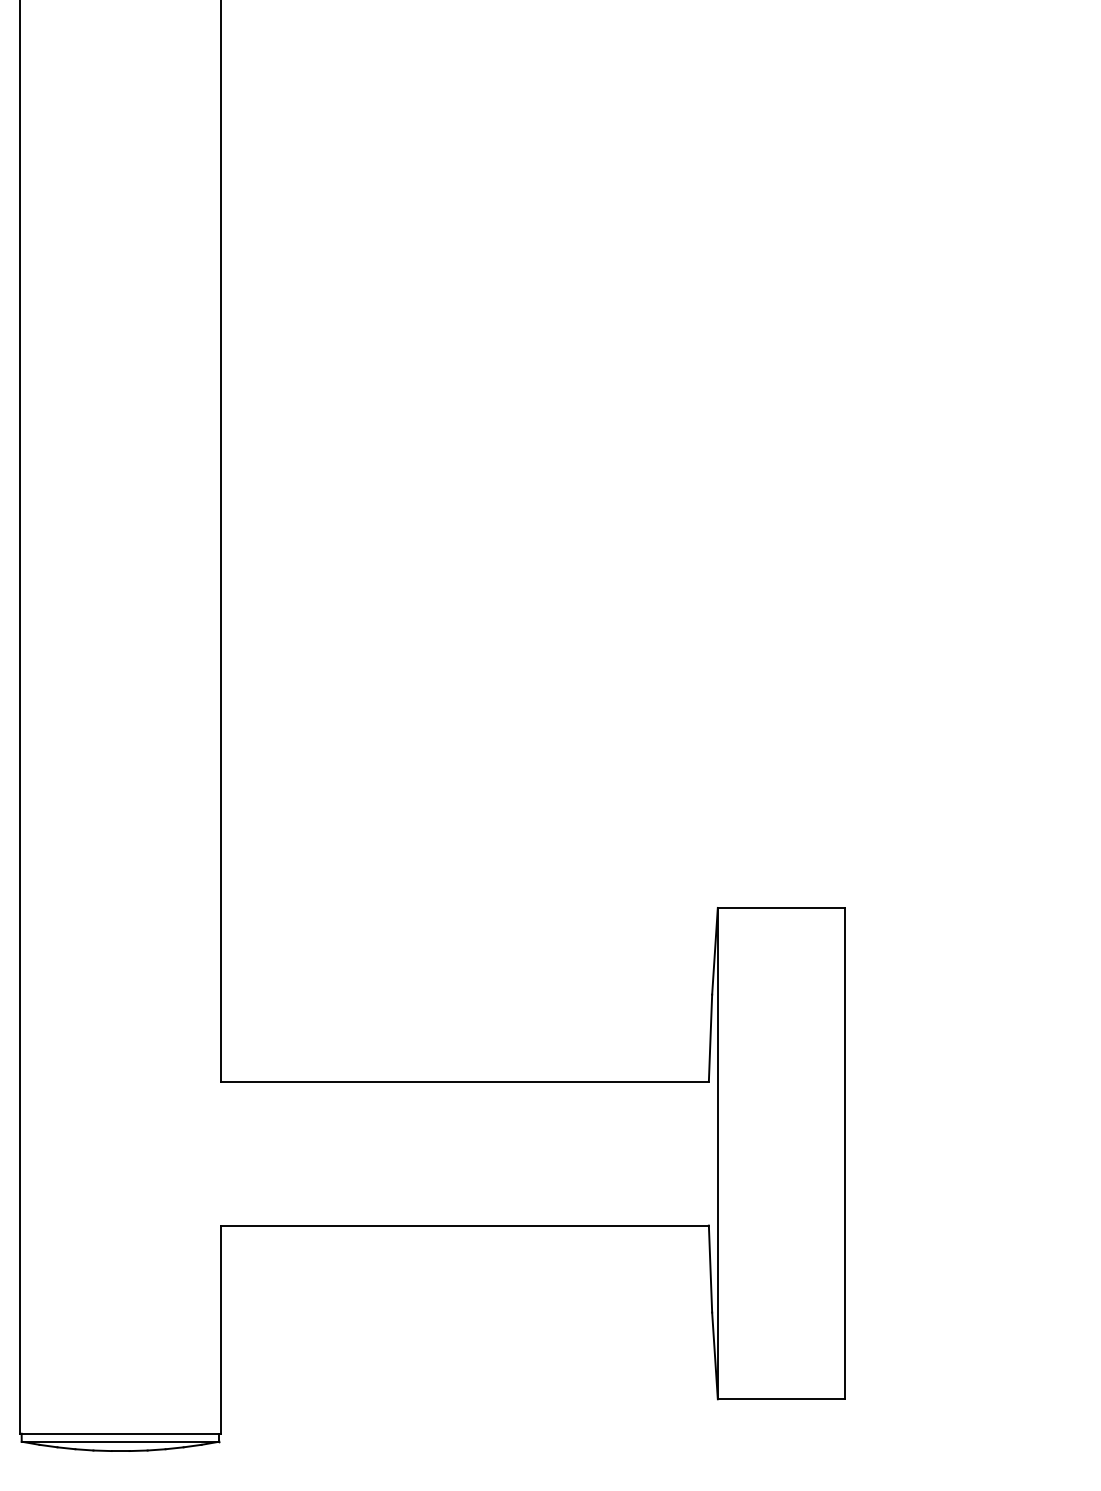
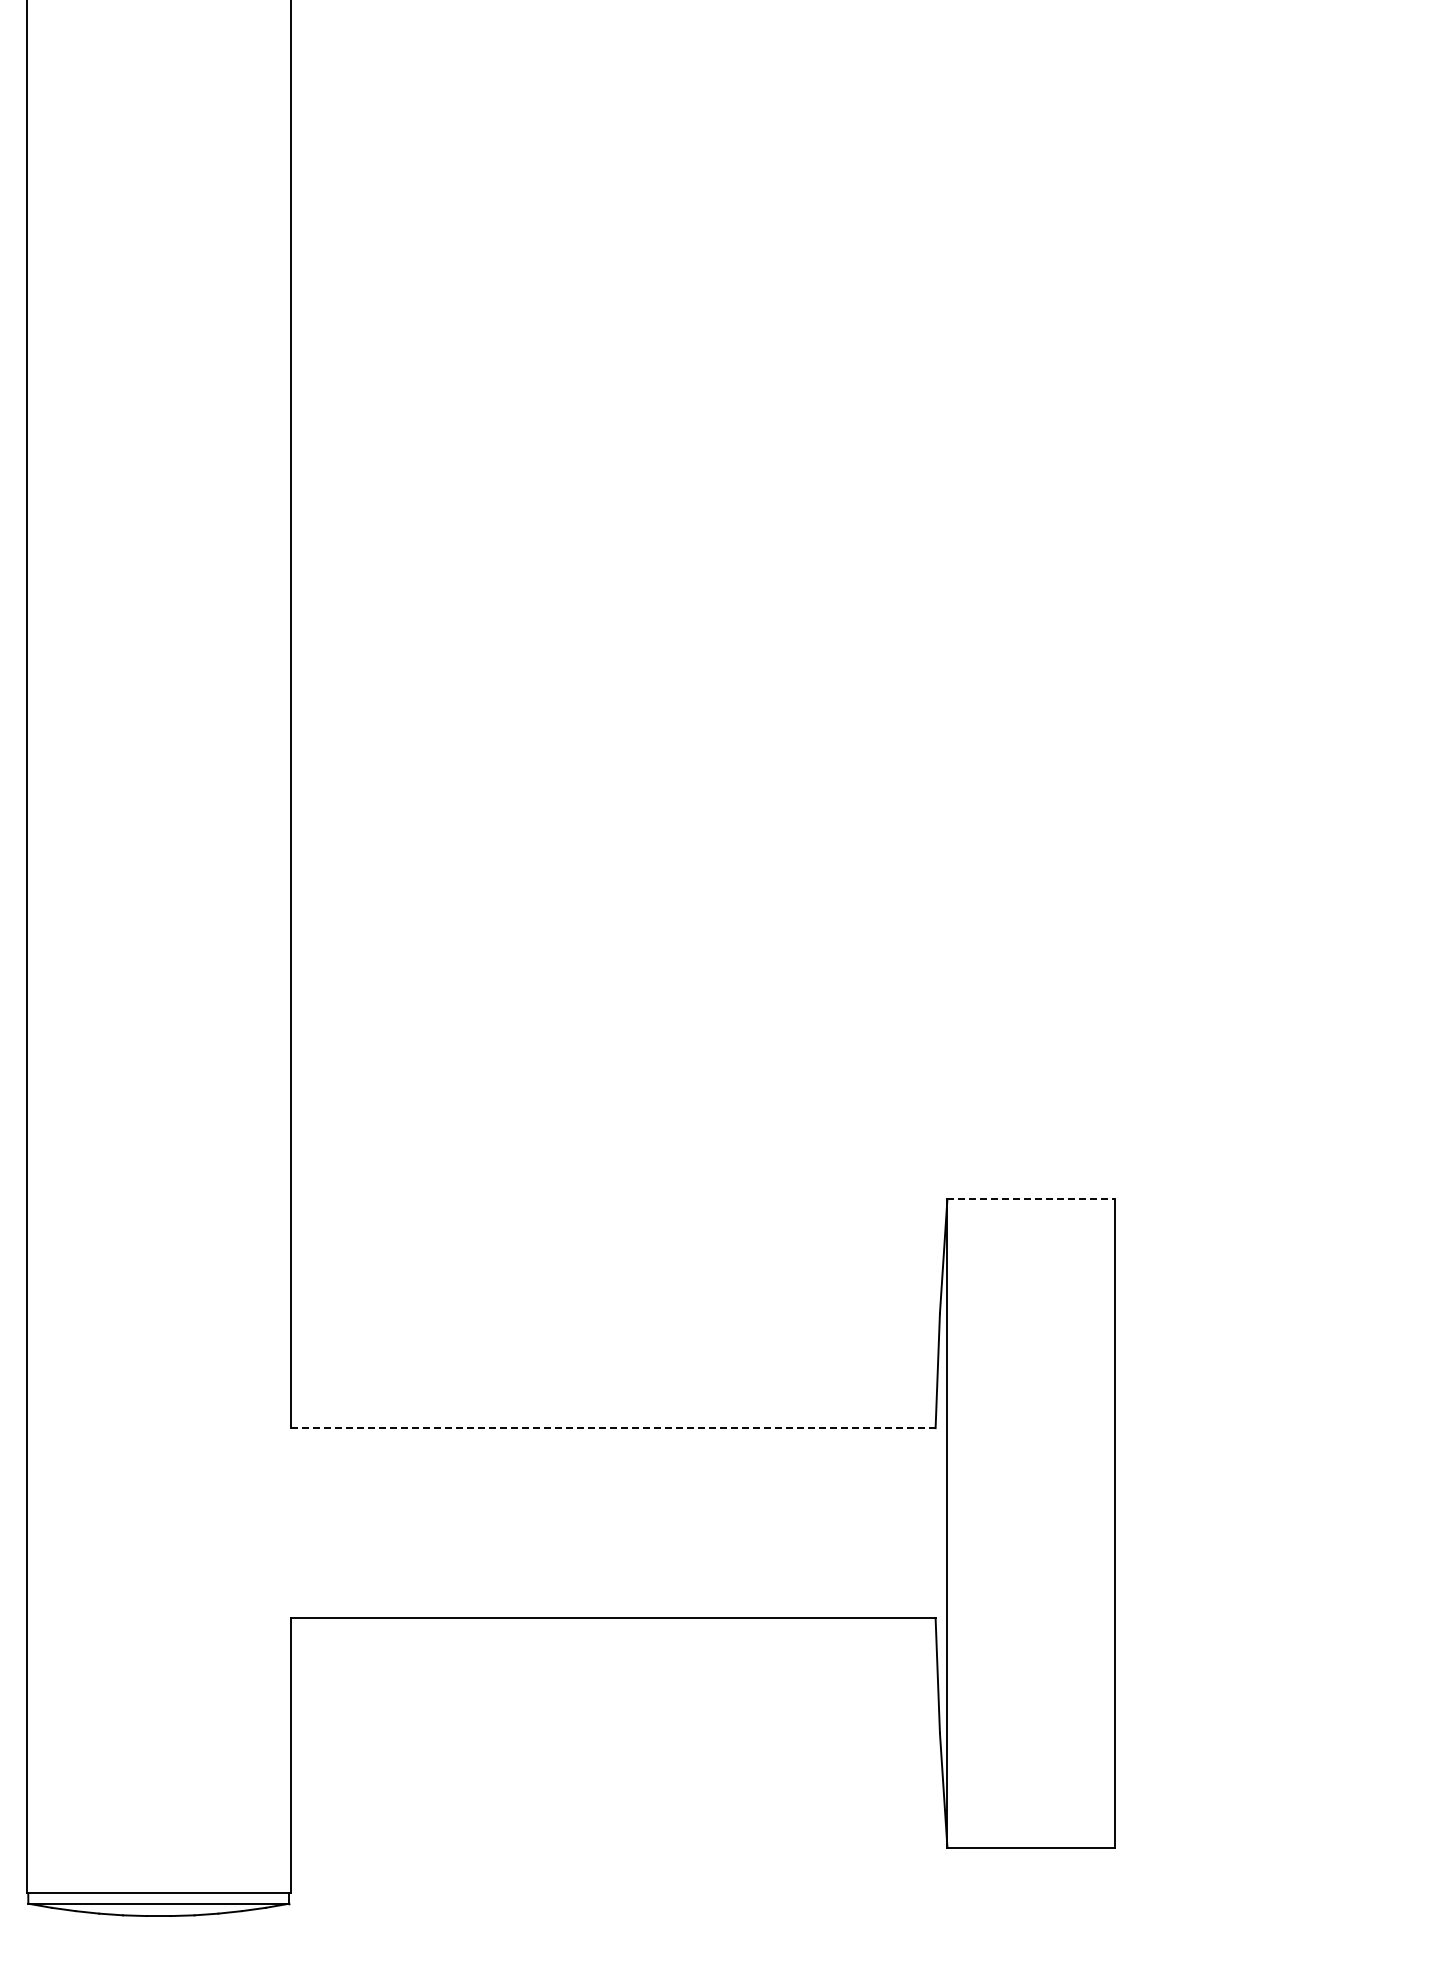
line: (781, 907) -> (1031, 1198), solid -> dashed
line: (464, 1081) -> (612, 1428), solid -> dashed

